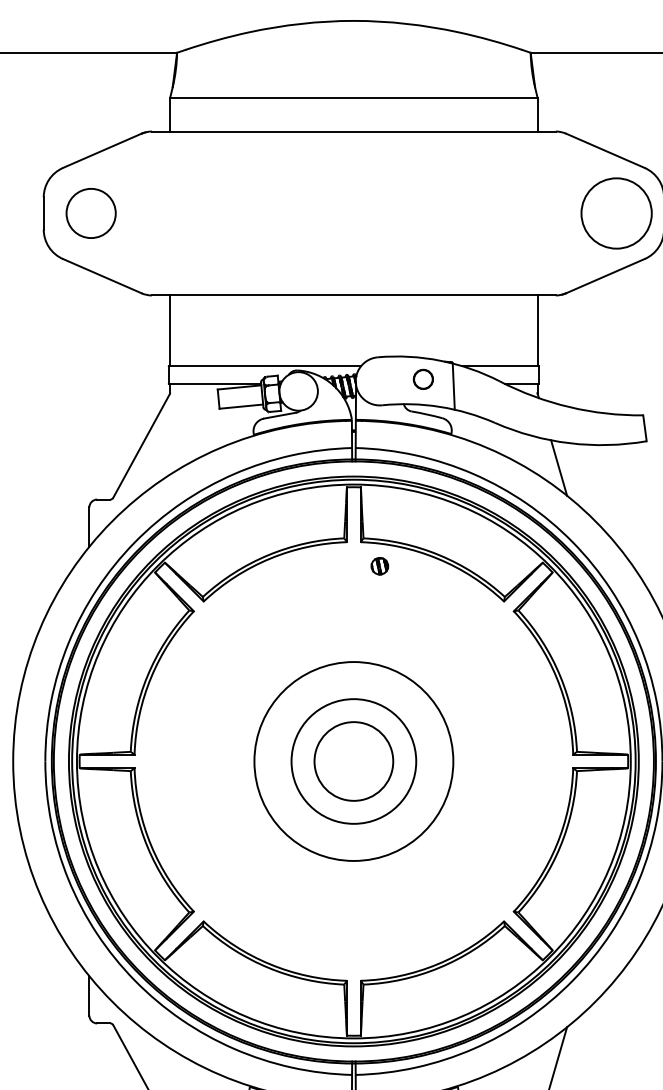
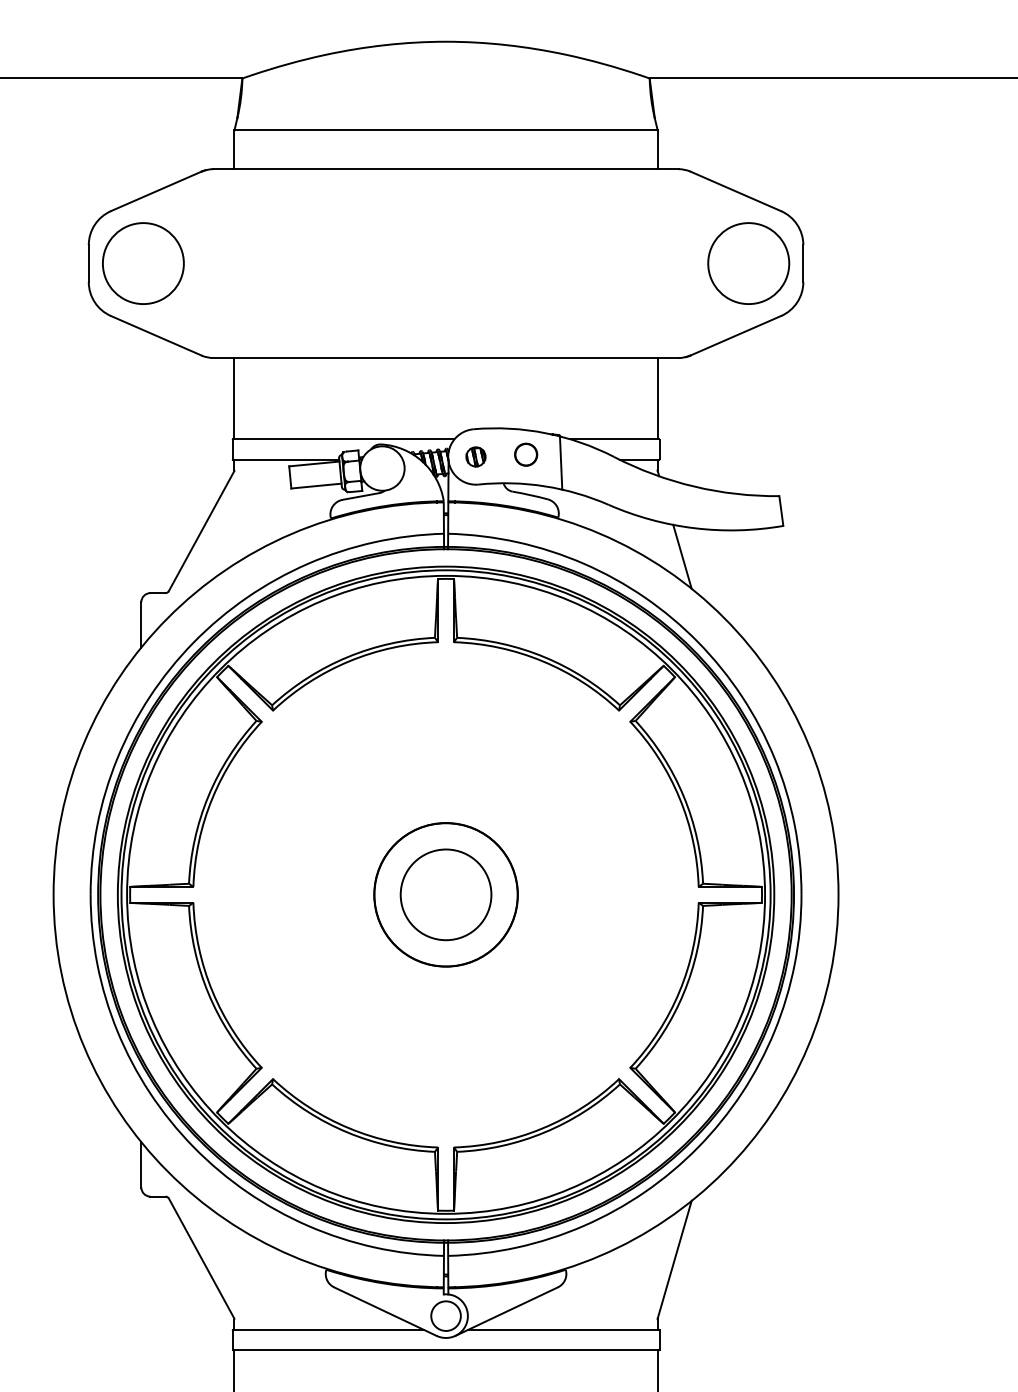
circle: (91, 213) -> (143, 263), size x1.43
part: (379, 565) -> (475, 456), moved
circle: (353, 761) -> (445, 894), size x0.62

